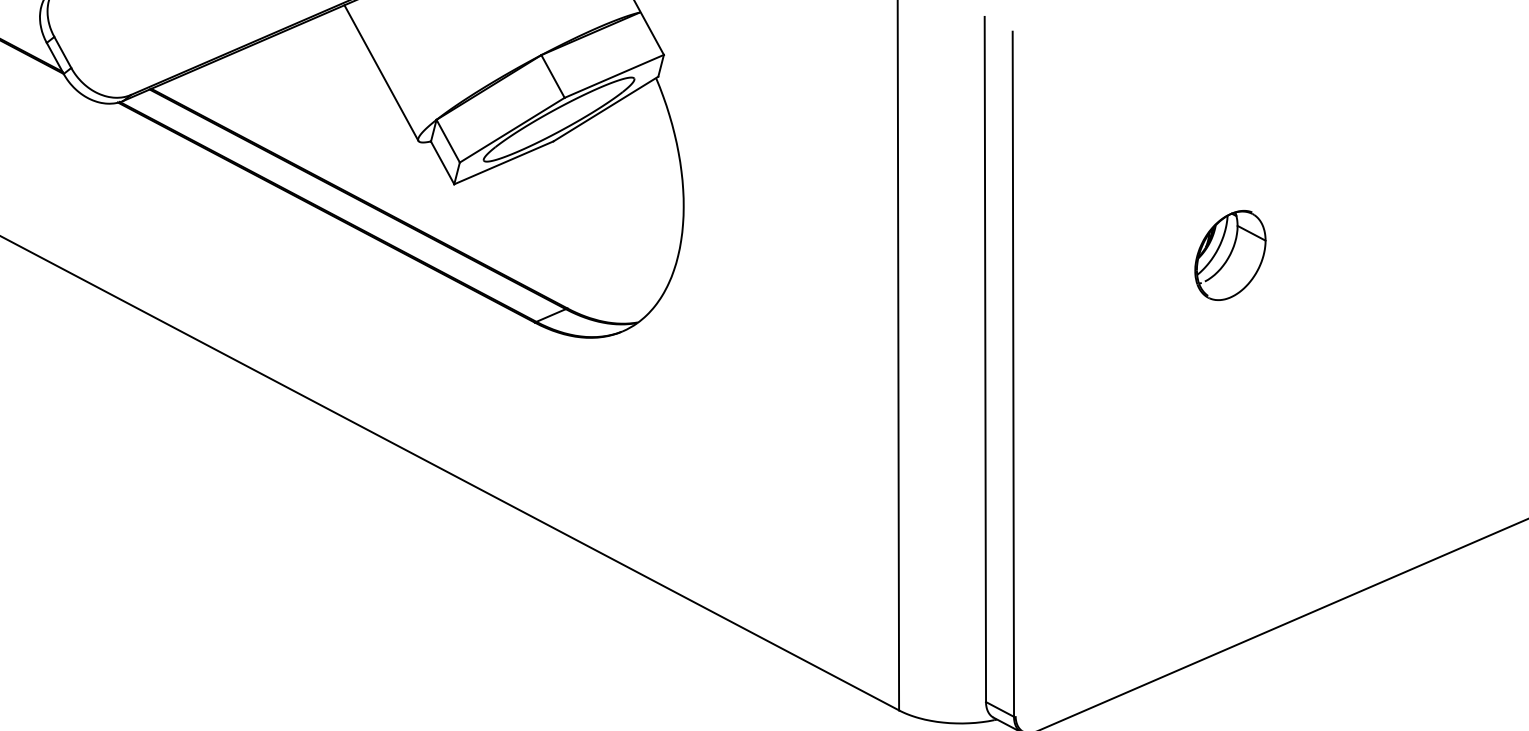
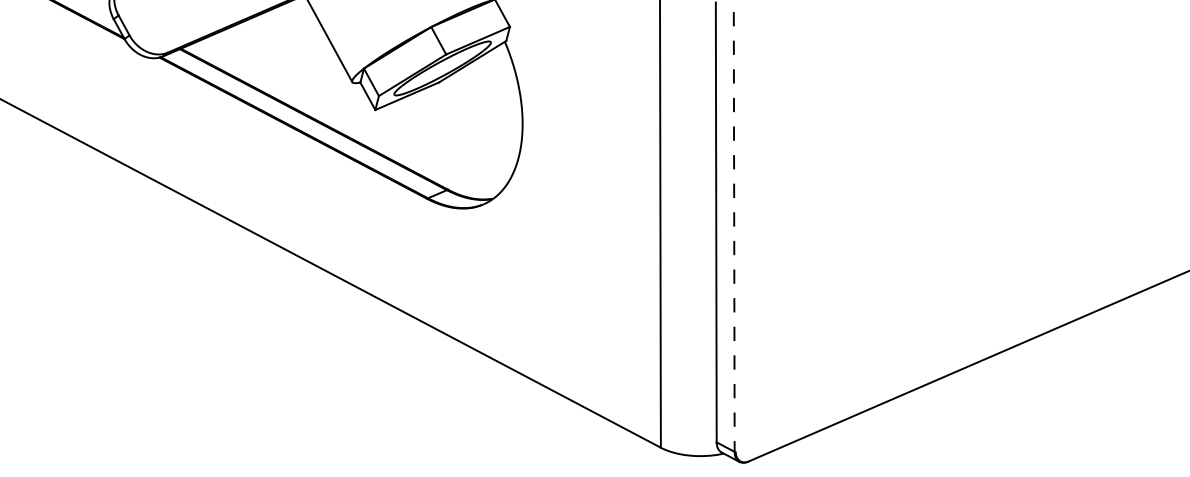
part: (1230, 255) -> (873, 155), removed
line: (1013, 373) -> (734, 231), solid -> dashed

